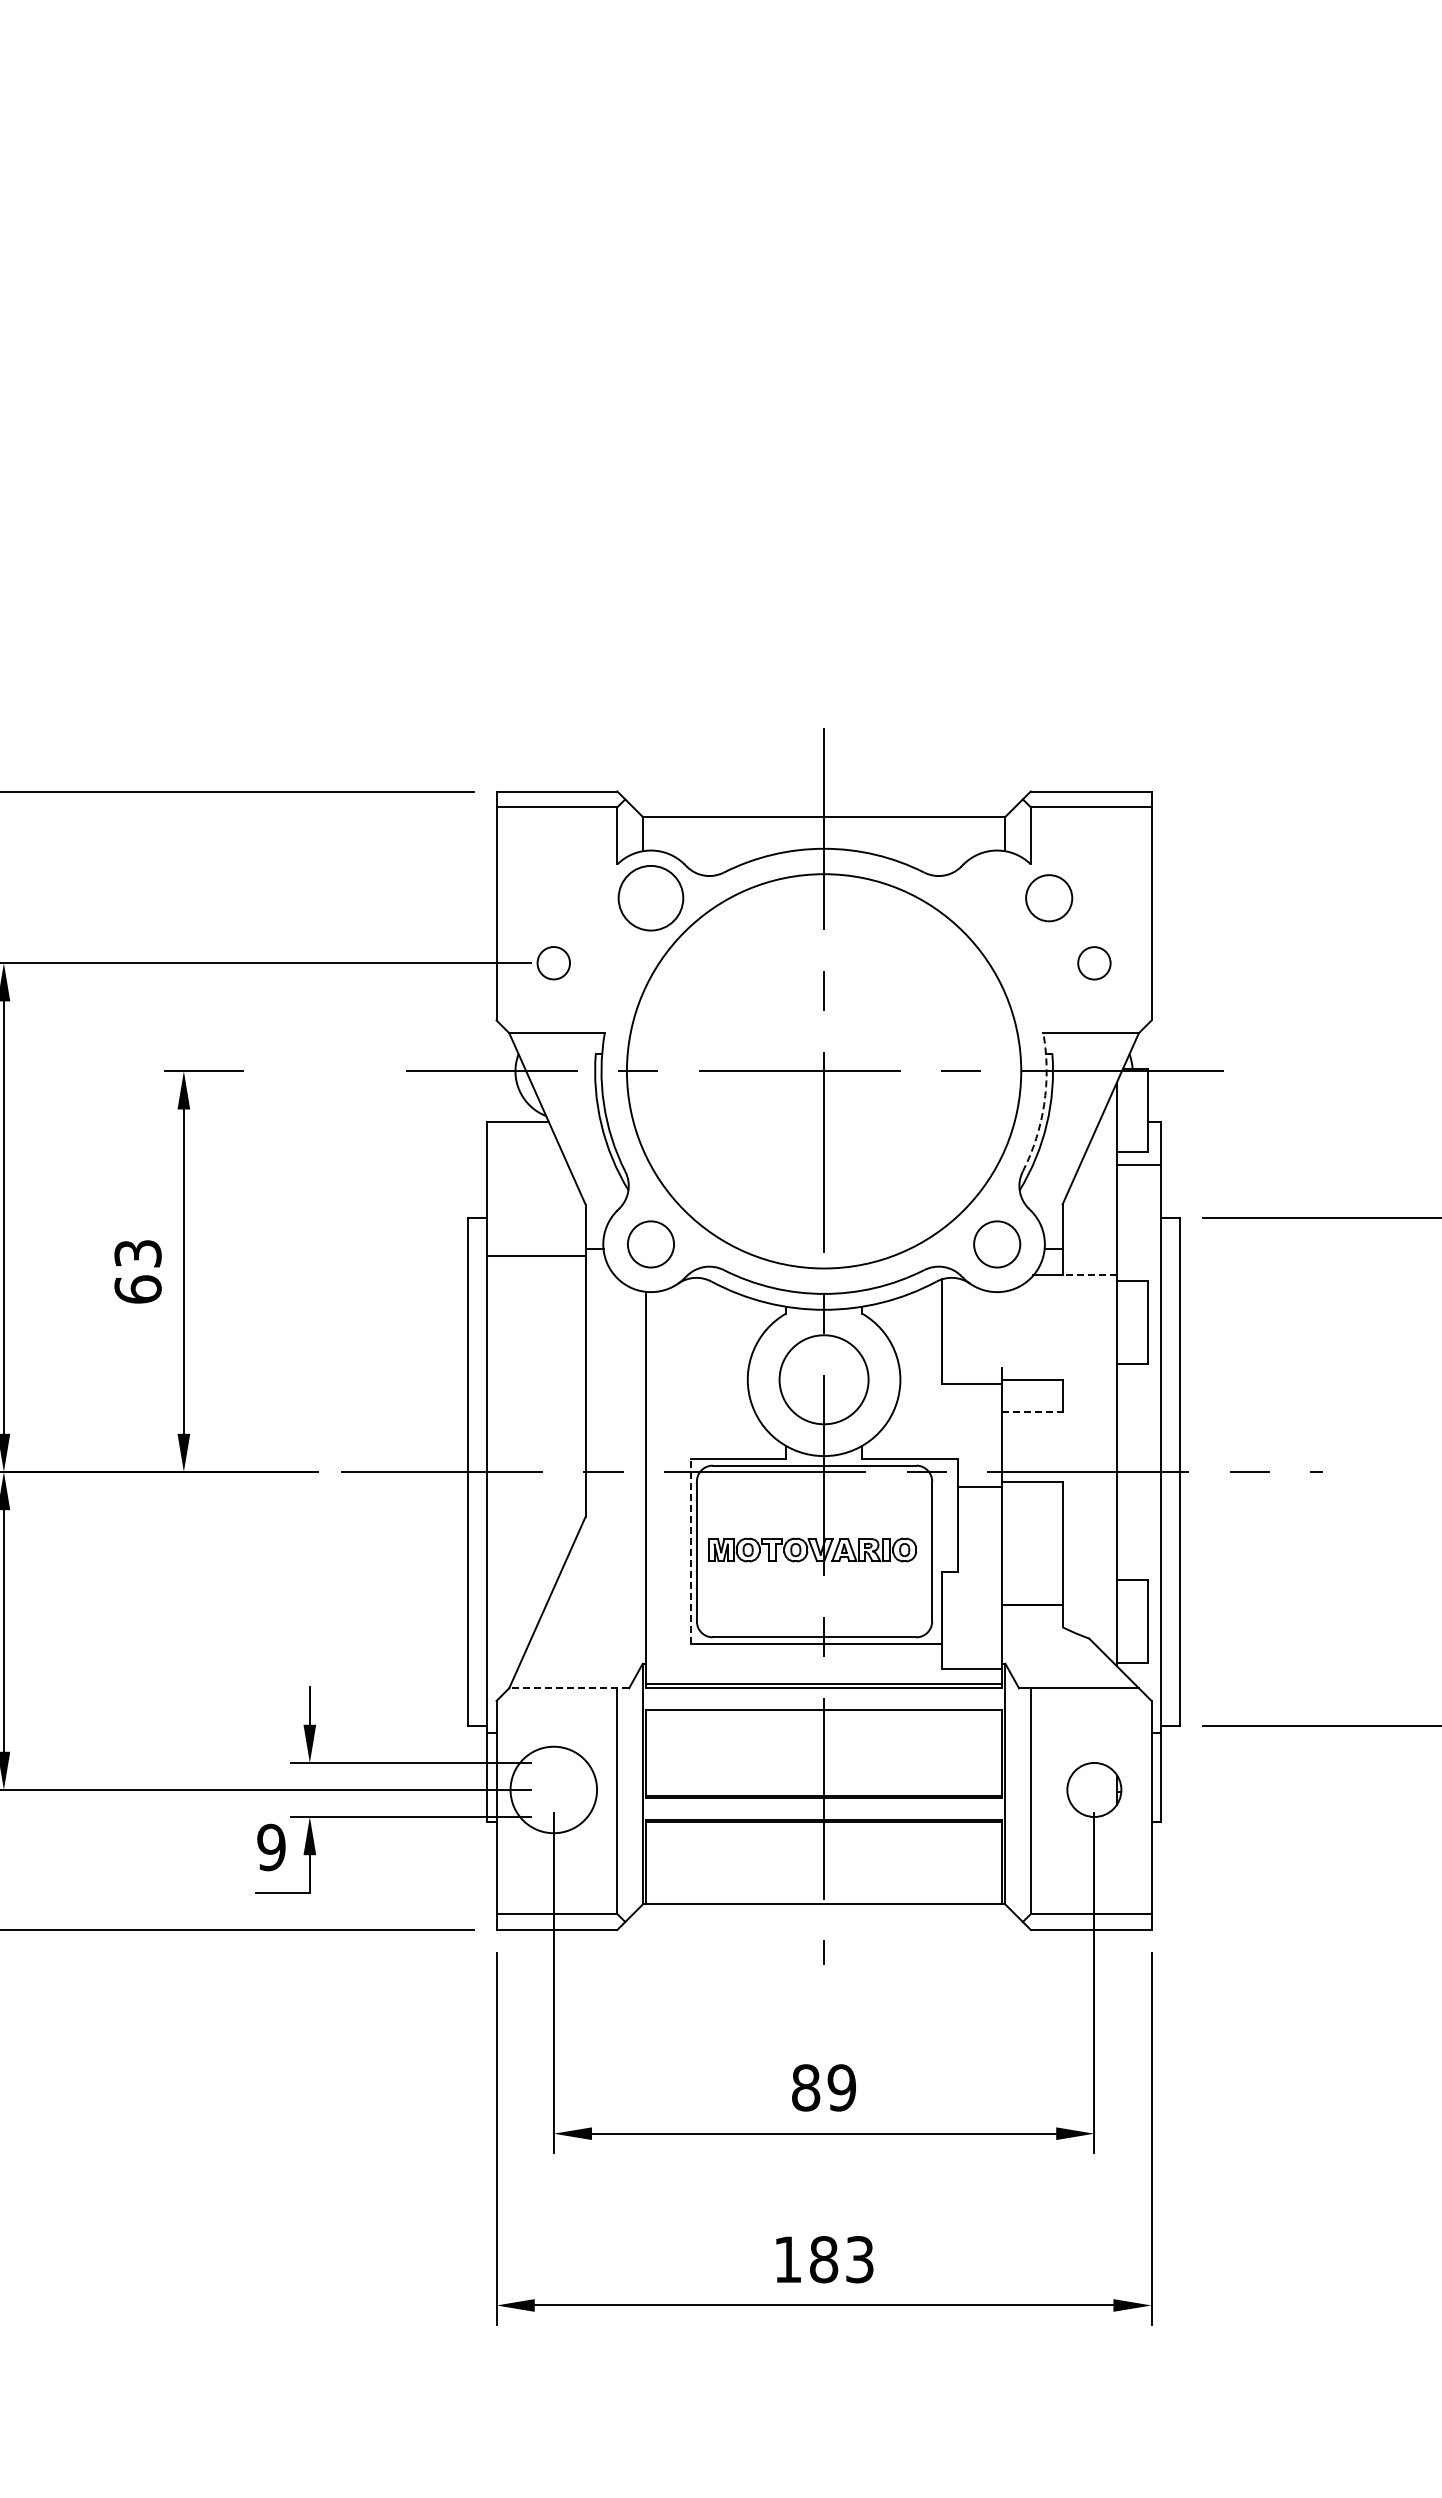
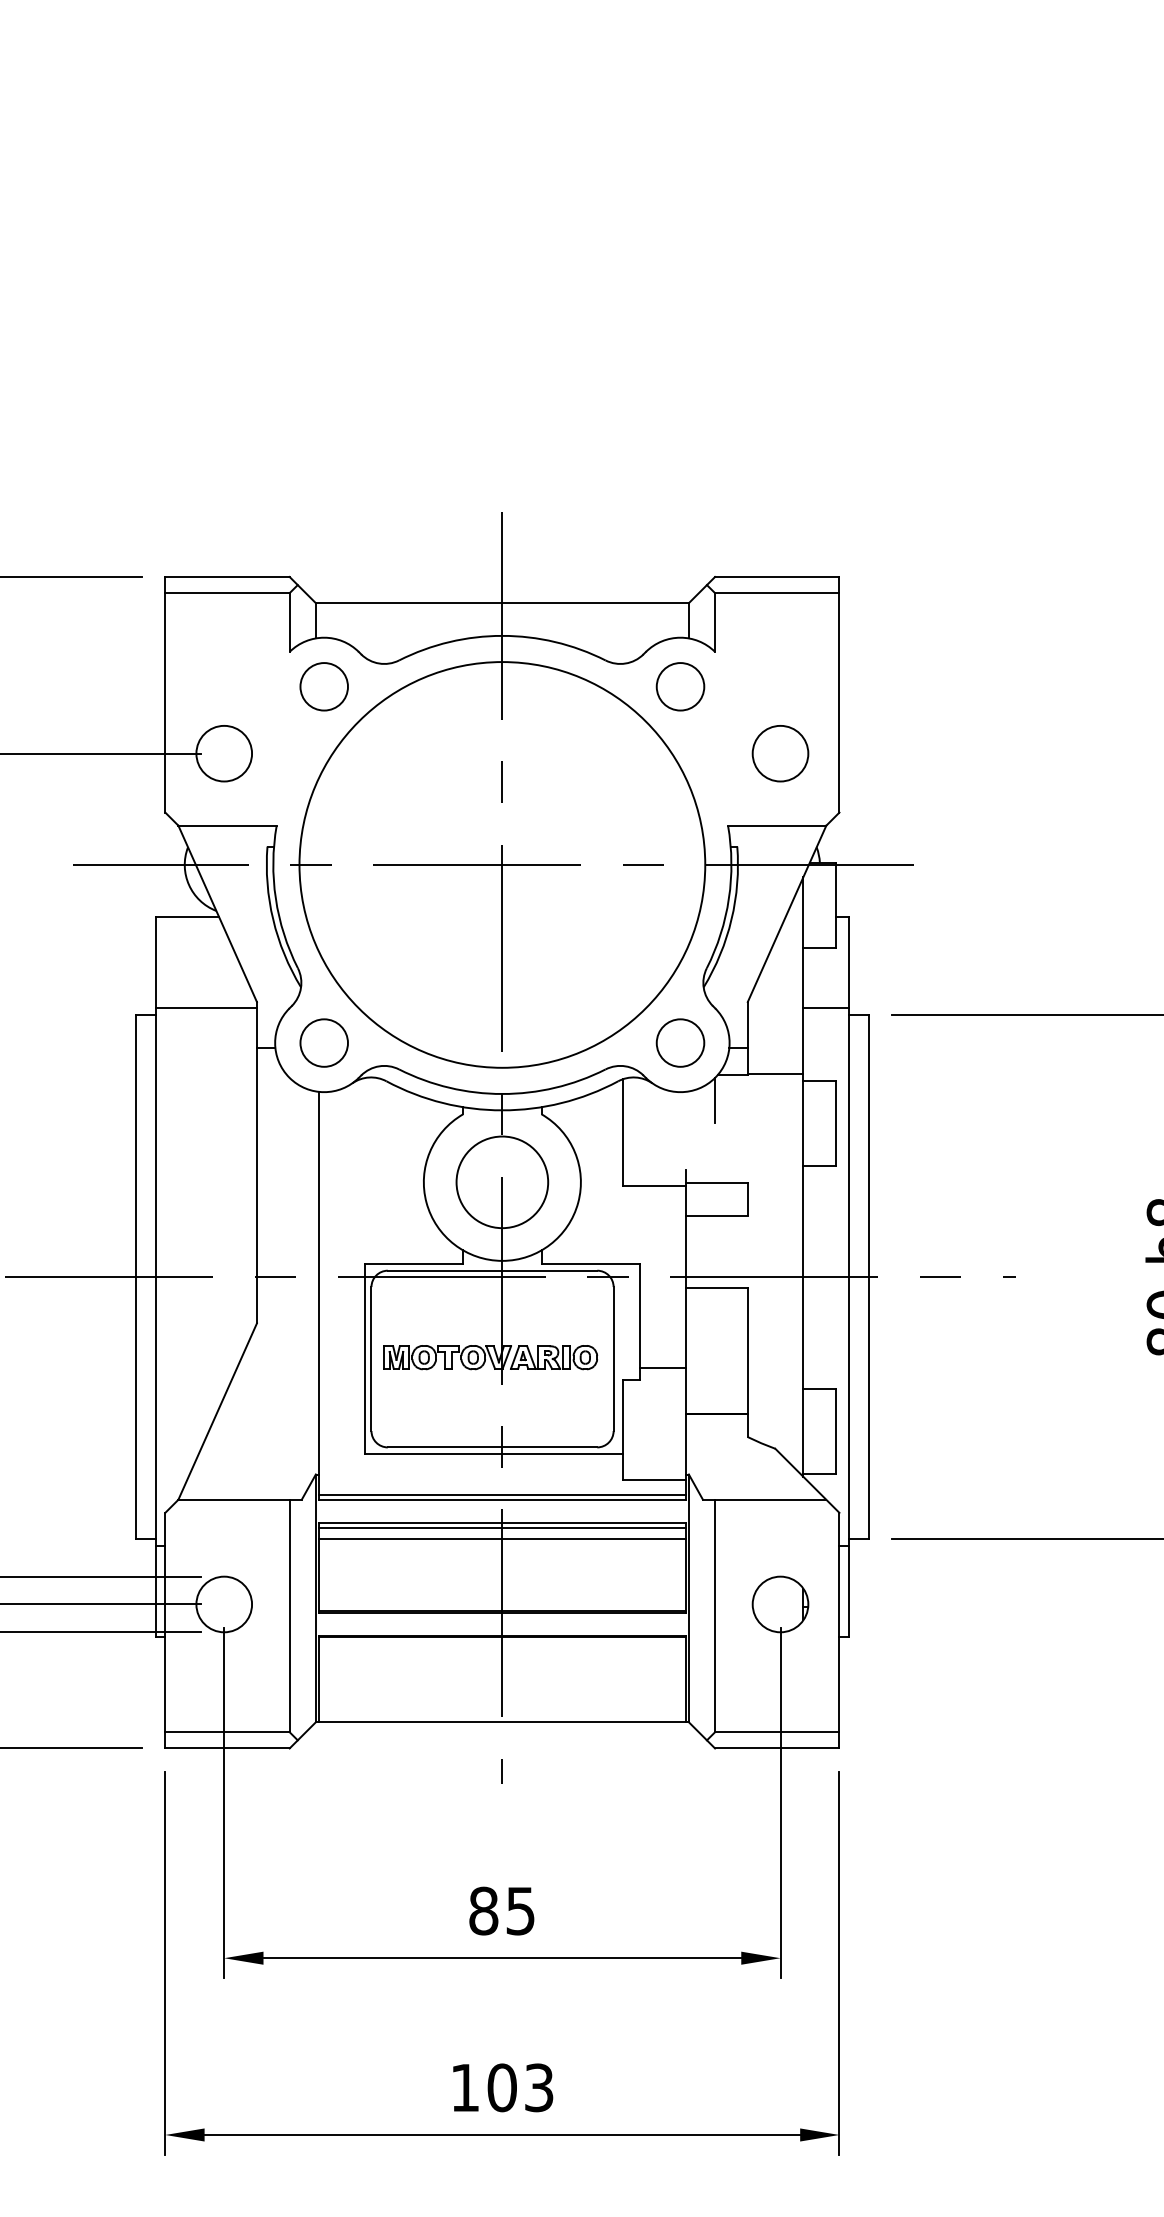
circle: (650, 898) -> (323, 687), size x0.71
circle: (1049, 898) -> (680, 687), moved
circle: (553, 963) -> (223, 753), size x1.67
circle: (1094, 963) -> (780, 753), size x1.67
arc: (1044, 1104) -> (729, 899), dashed -> solid
line: (1138, 1164) -> (825, 1008), moved
line: (536, 1255) -> (206, 1008), moved
line: (1089, 1274) -> (775, 1074), dashed -> solid
line: (1030, 1300) -> (714, 1100), added
line: (1032, 1412) -> (716, 1216), dashed -> solid
line: (979, 1487) -> (662, 1368), moved
line: (690, 1551) -> (364, 1359), dashed -> solid
line: (569, 1688) -> (240, 1500), dashed -> solid
line: (824, 1715) -> (502, 1527), added
line: (824, 1725) -> (502, 1538), added
circle: (553, 1789) -> (223, 1603), size x0.62
text: (841, 2087) -> (520, 1910), 89 -> 85
text: (823, 2259) -> (501, 2087), 183 -> 103

